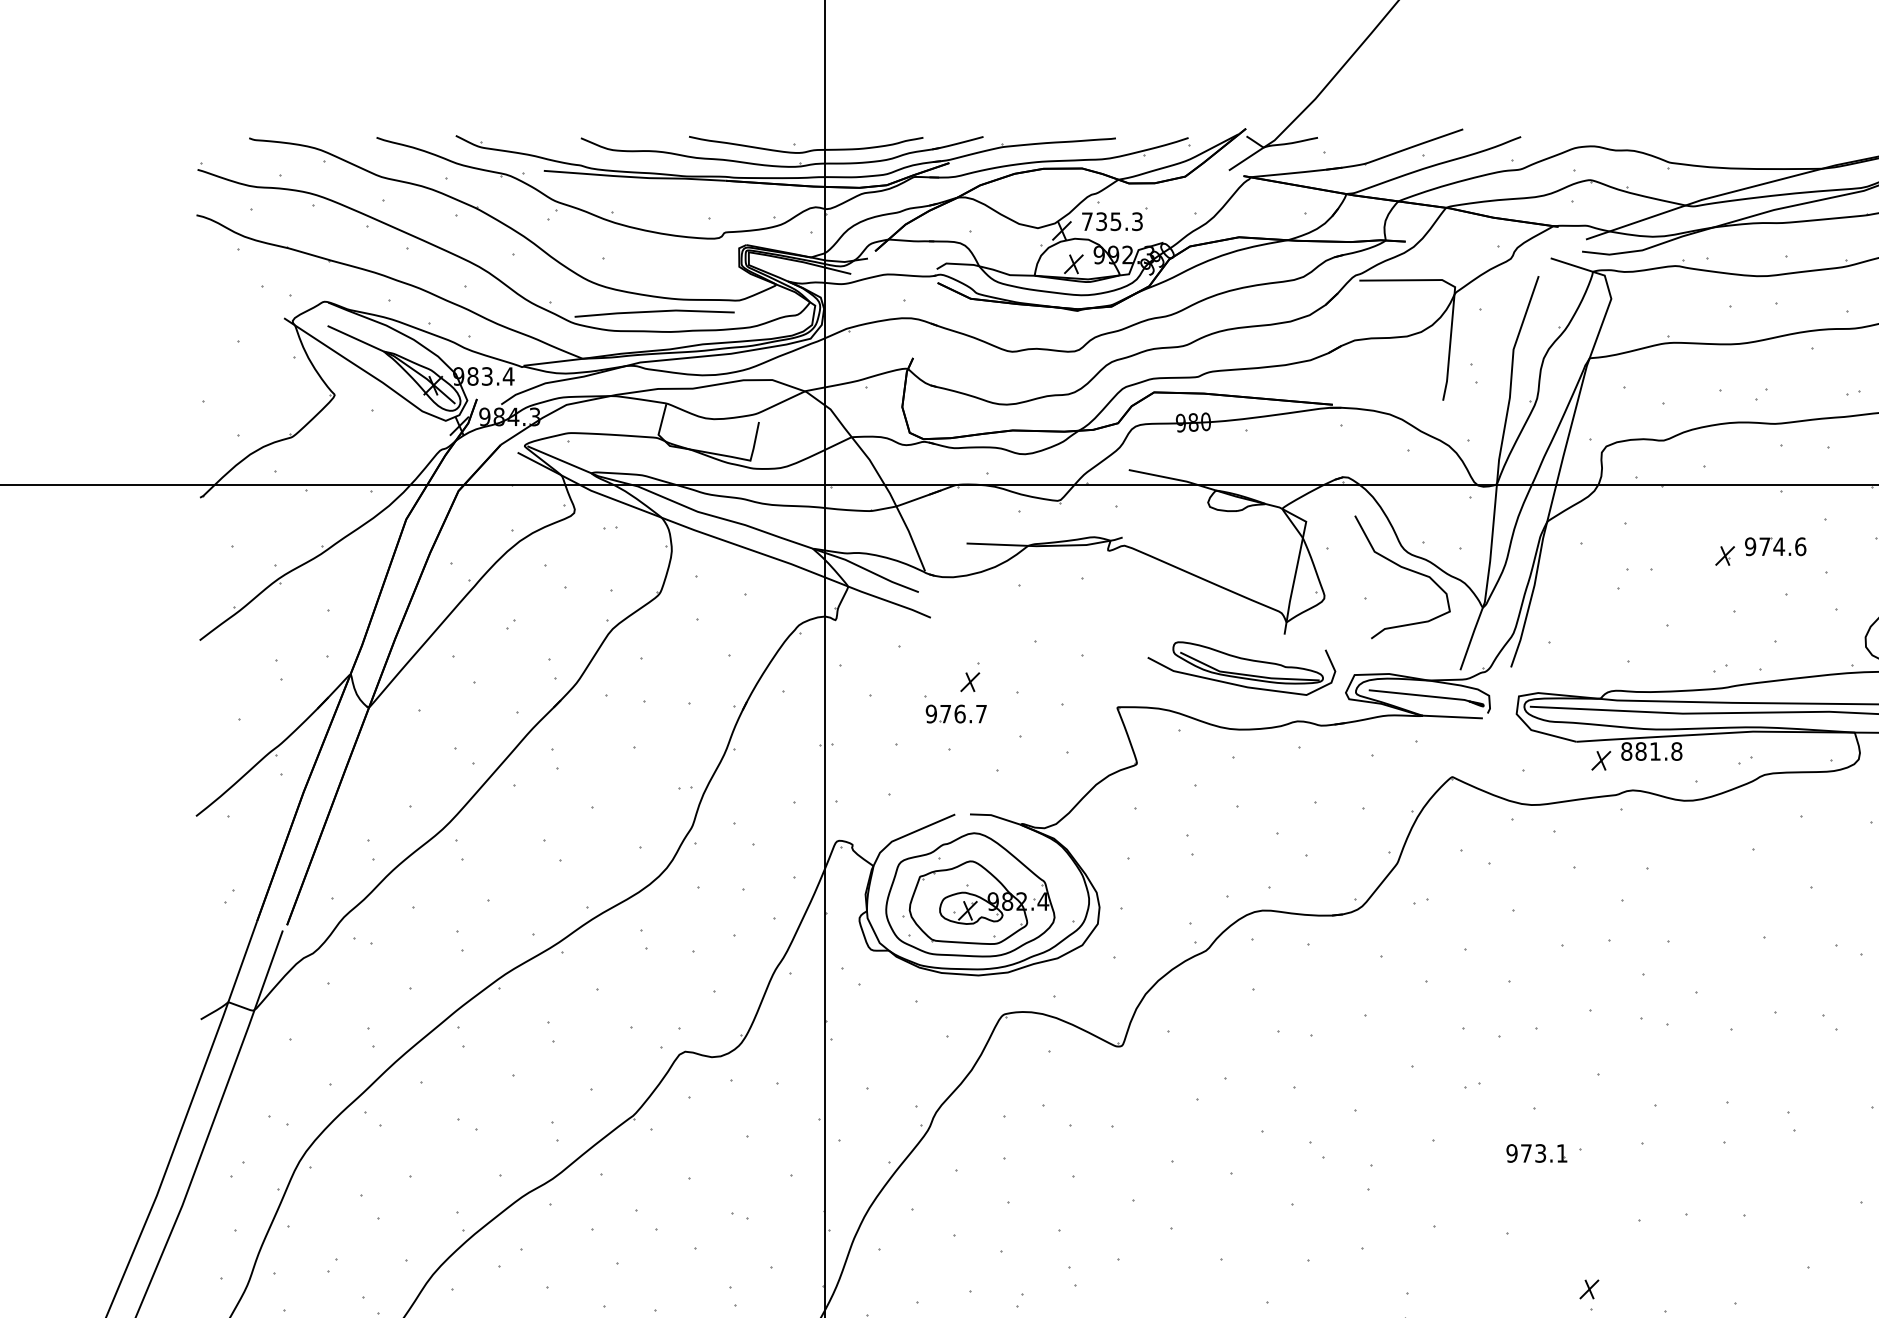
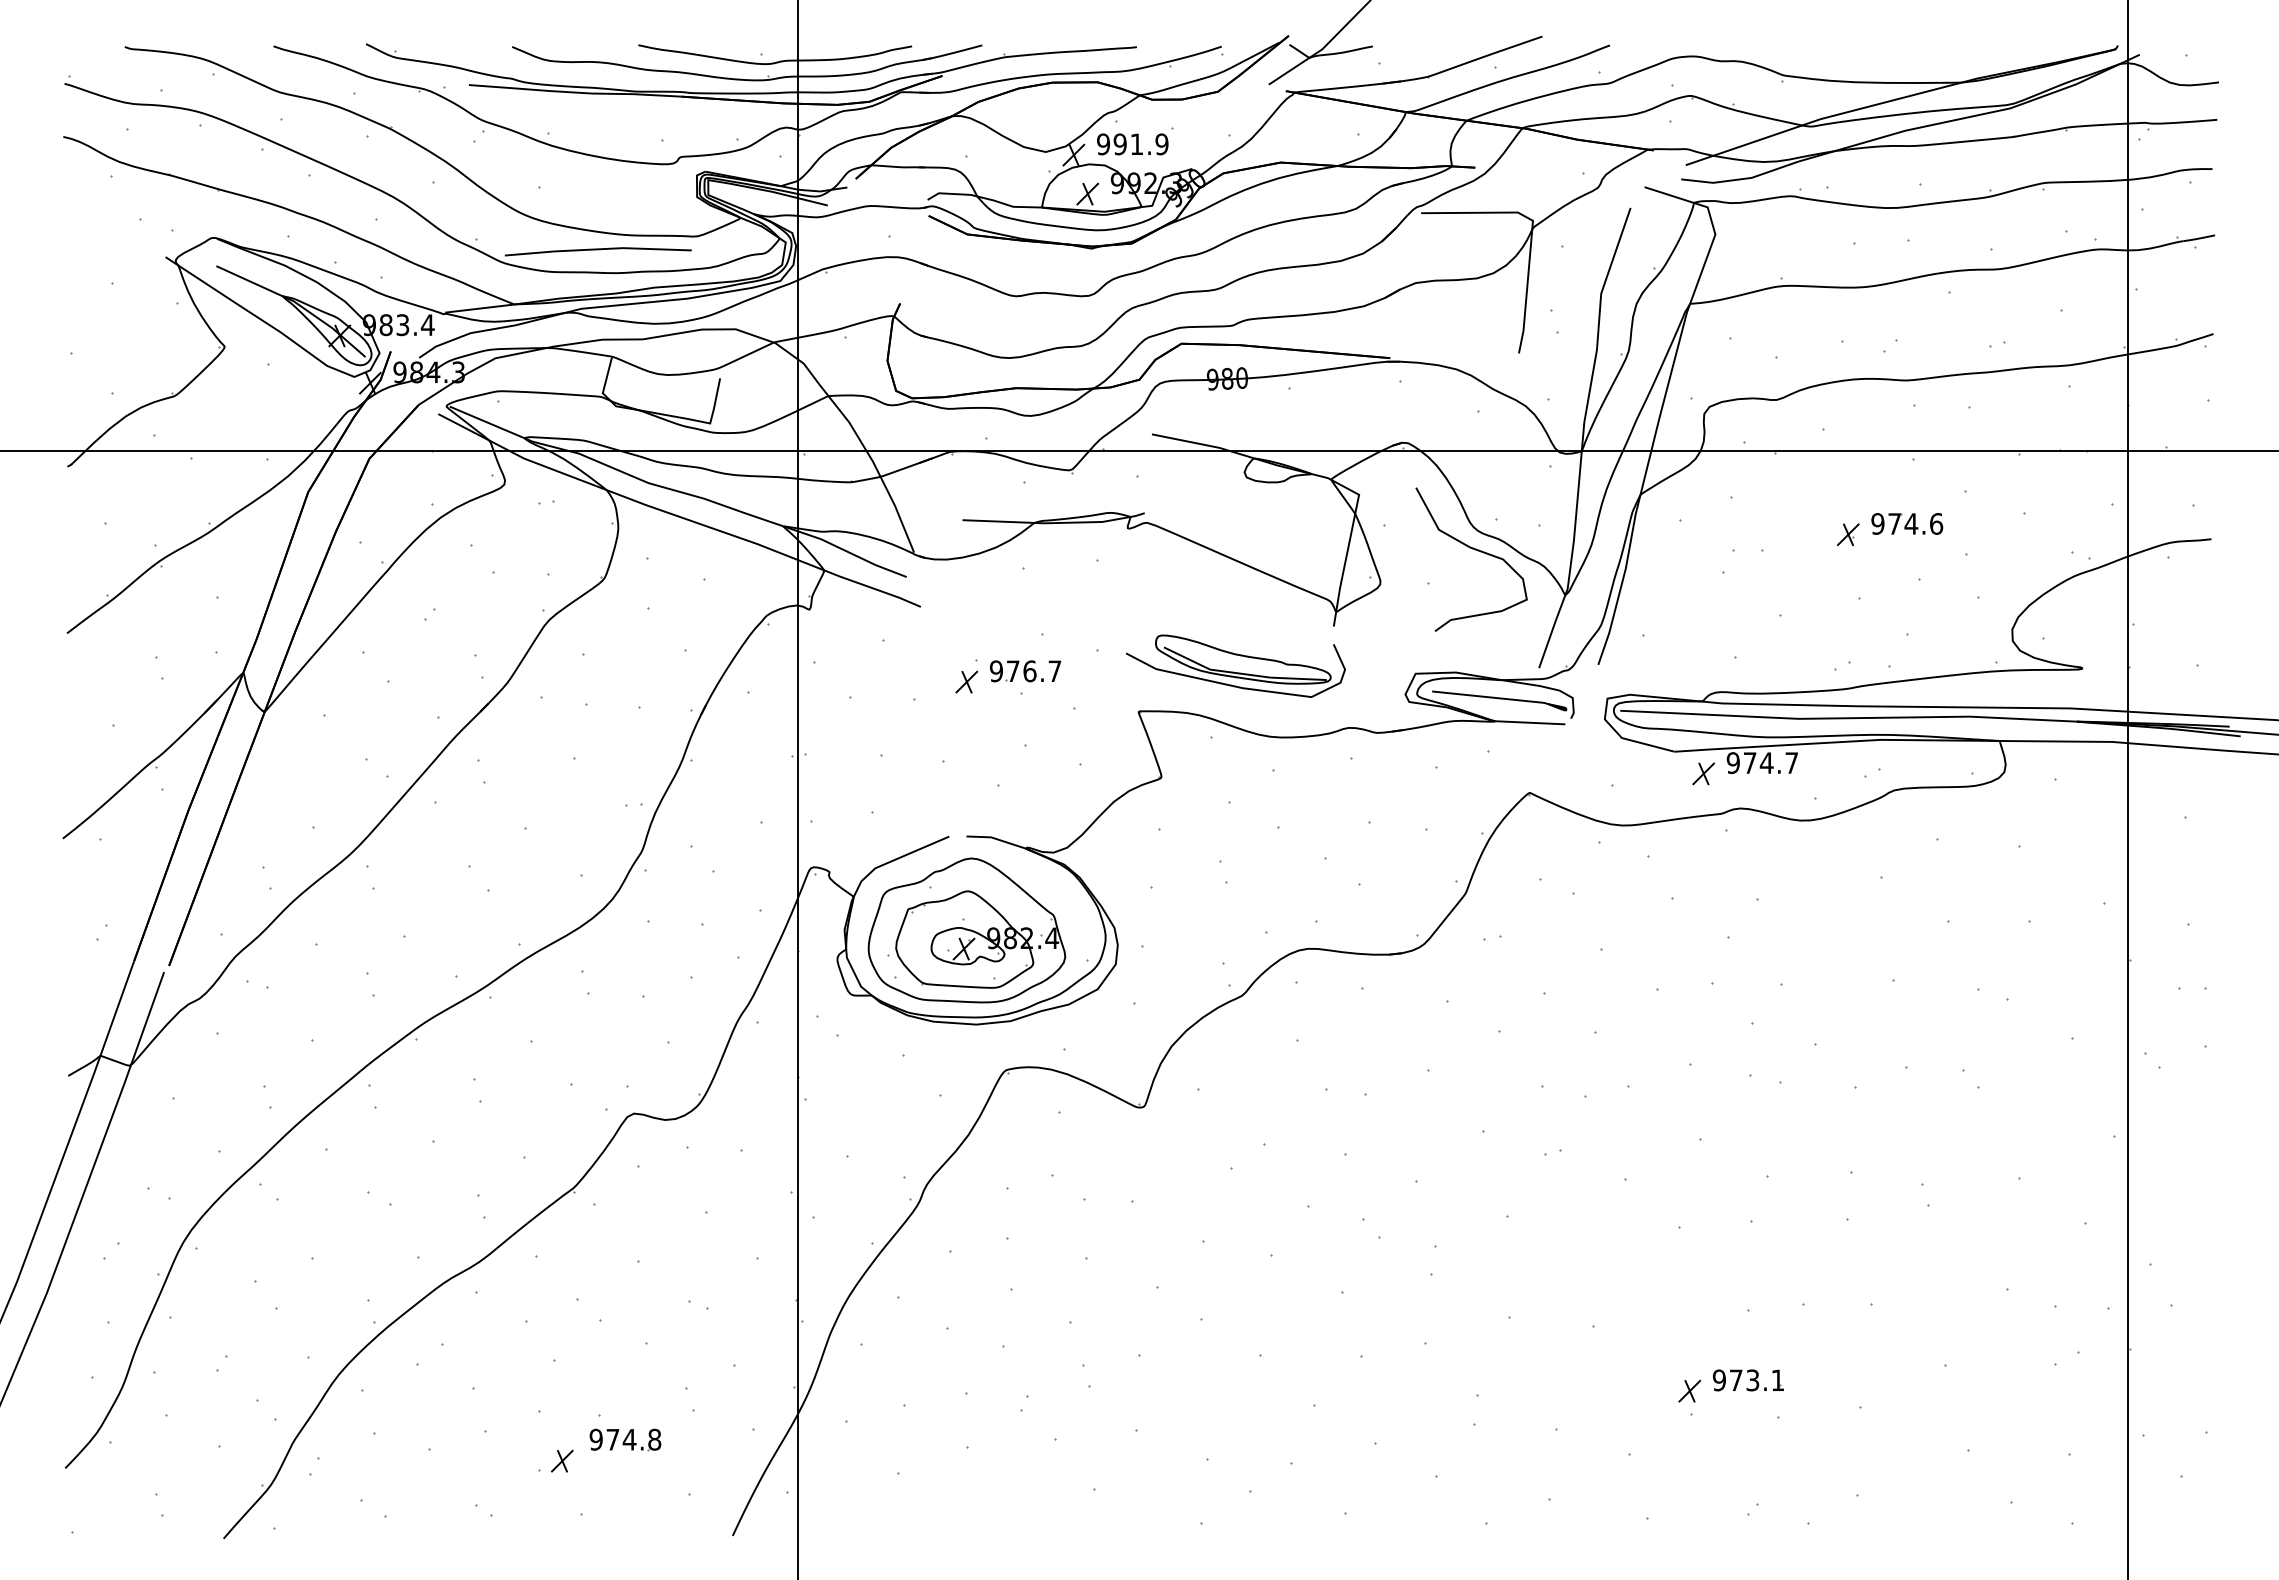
text: (1112, 221) -> (1132, 144), 735.3 -> 991.9
part: (1241, 667) -> (1235, 665), moved
part: (956, 714) -> (1025, 671), moved
text: (1651, 751) -> (1762, 763), 881.8 -> 974.7
part: (1536, 1153) -> (1747, 1380), moved

